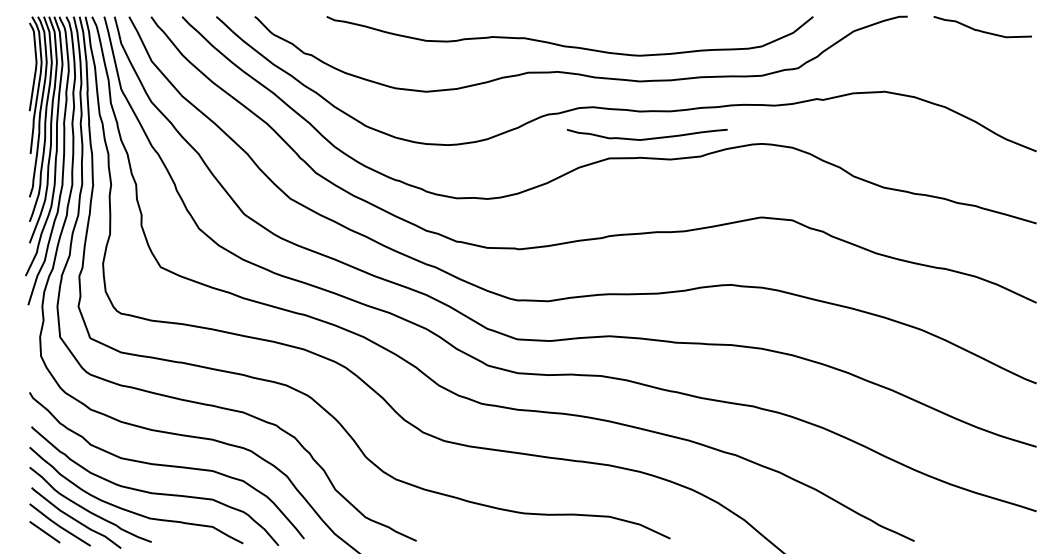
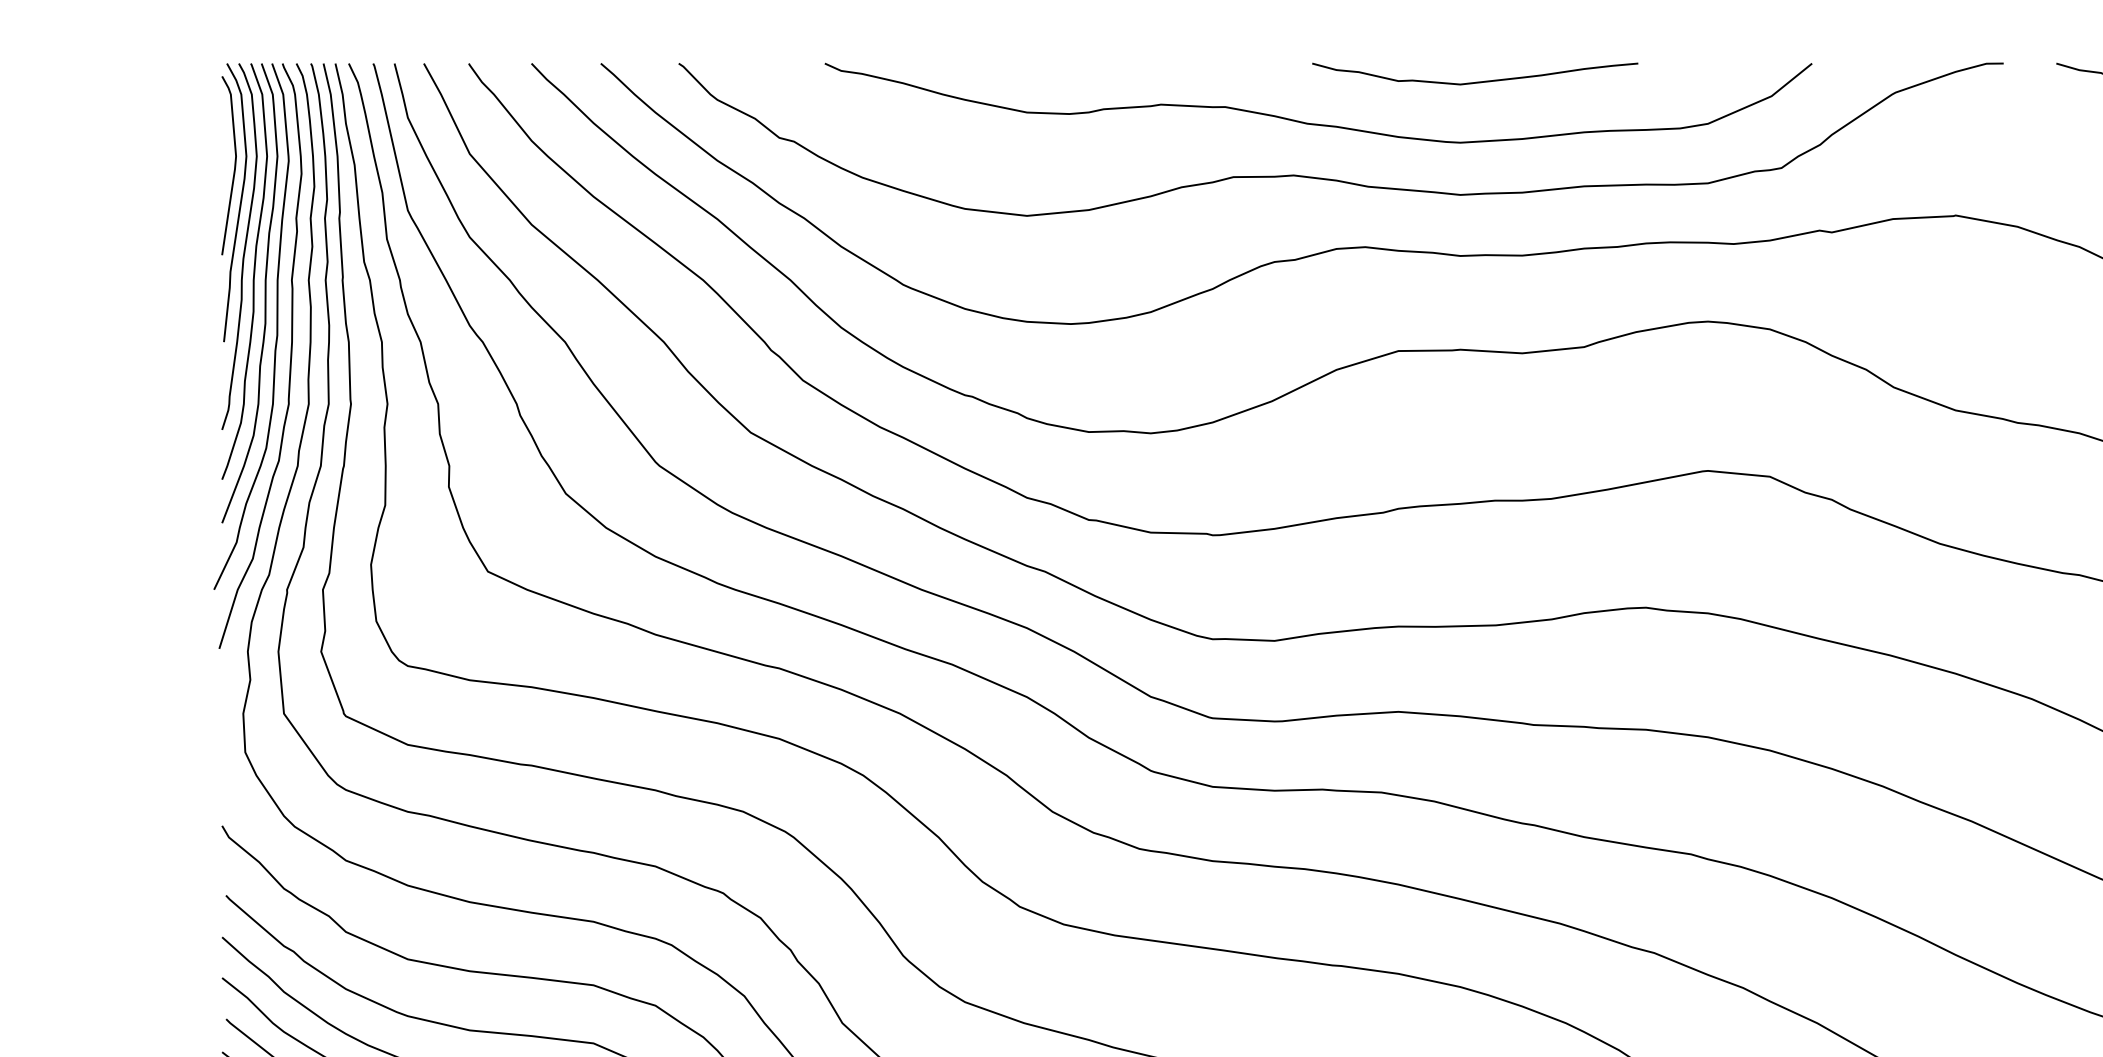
curve: (646, 138) -> (1473, 81), moved

